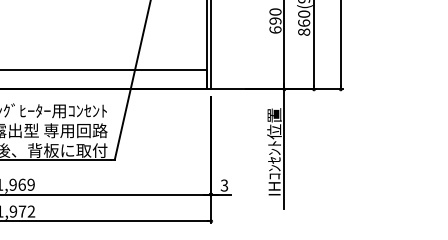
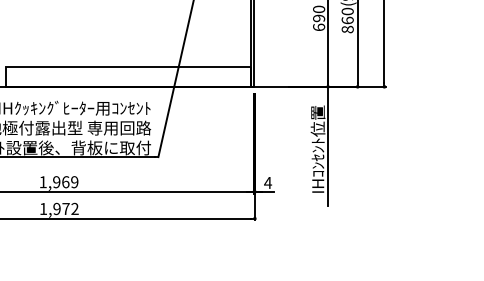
text: (224, 185) -> (268, 182), 3 -> 4

